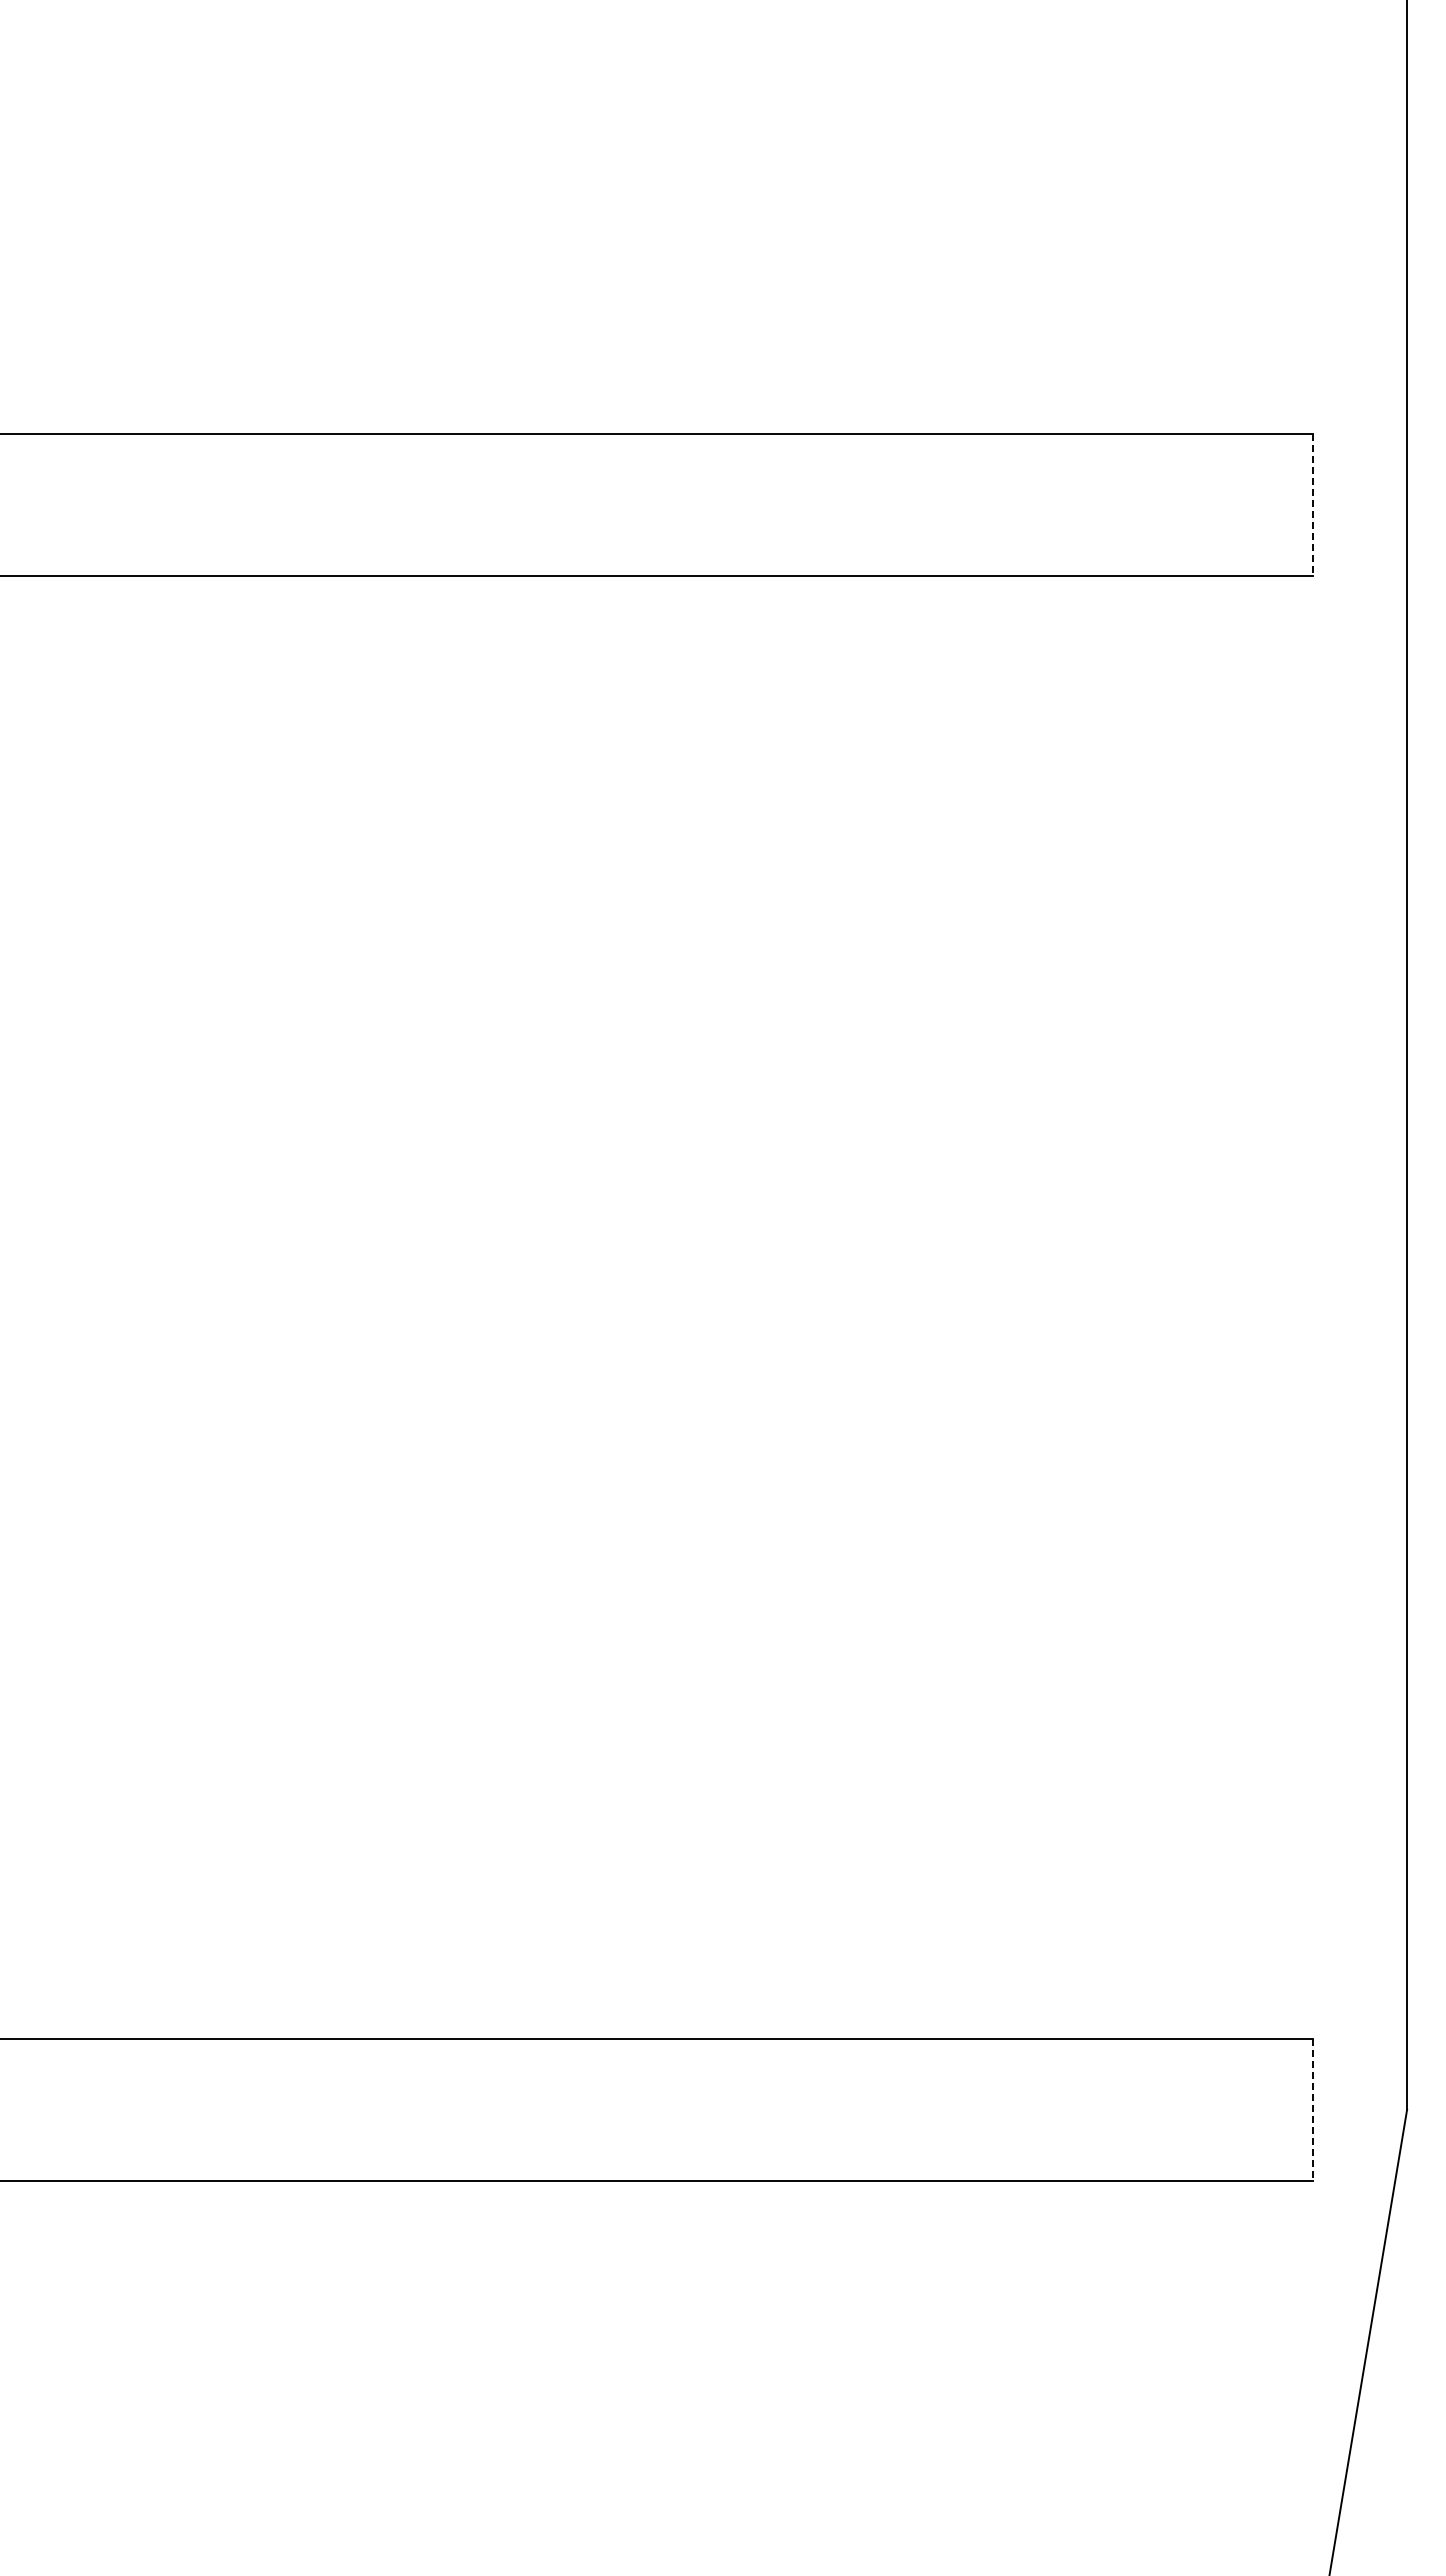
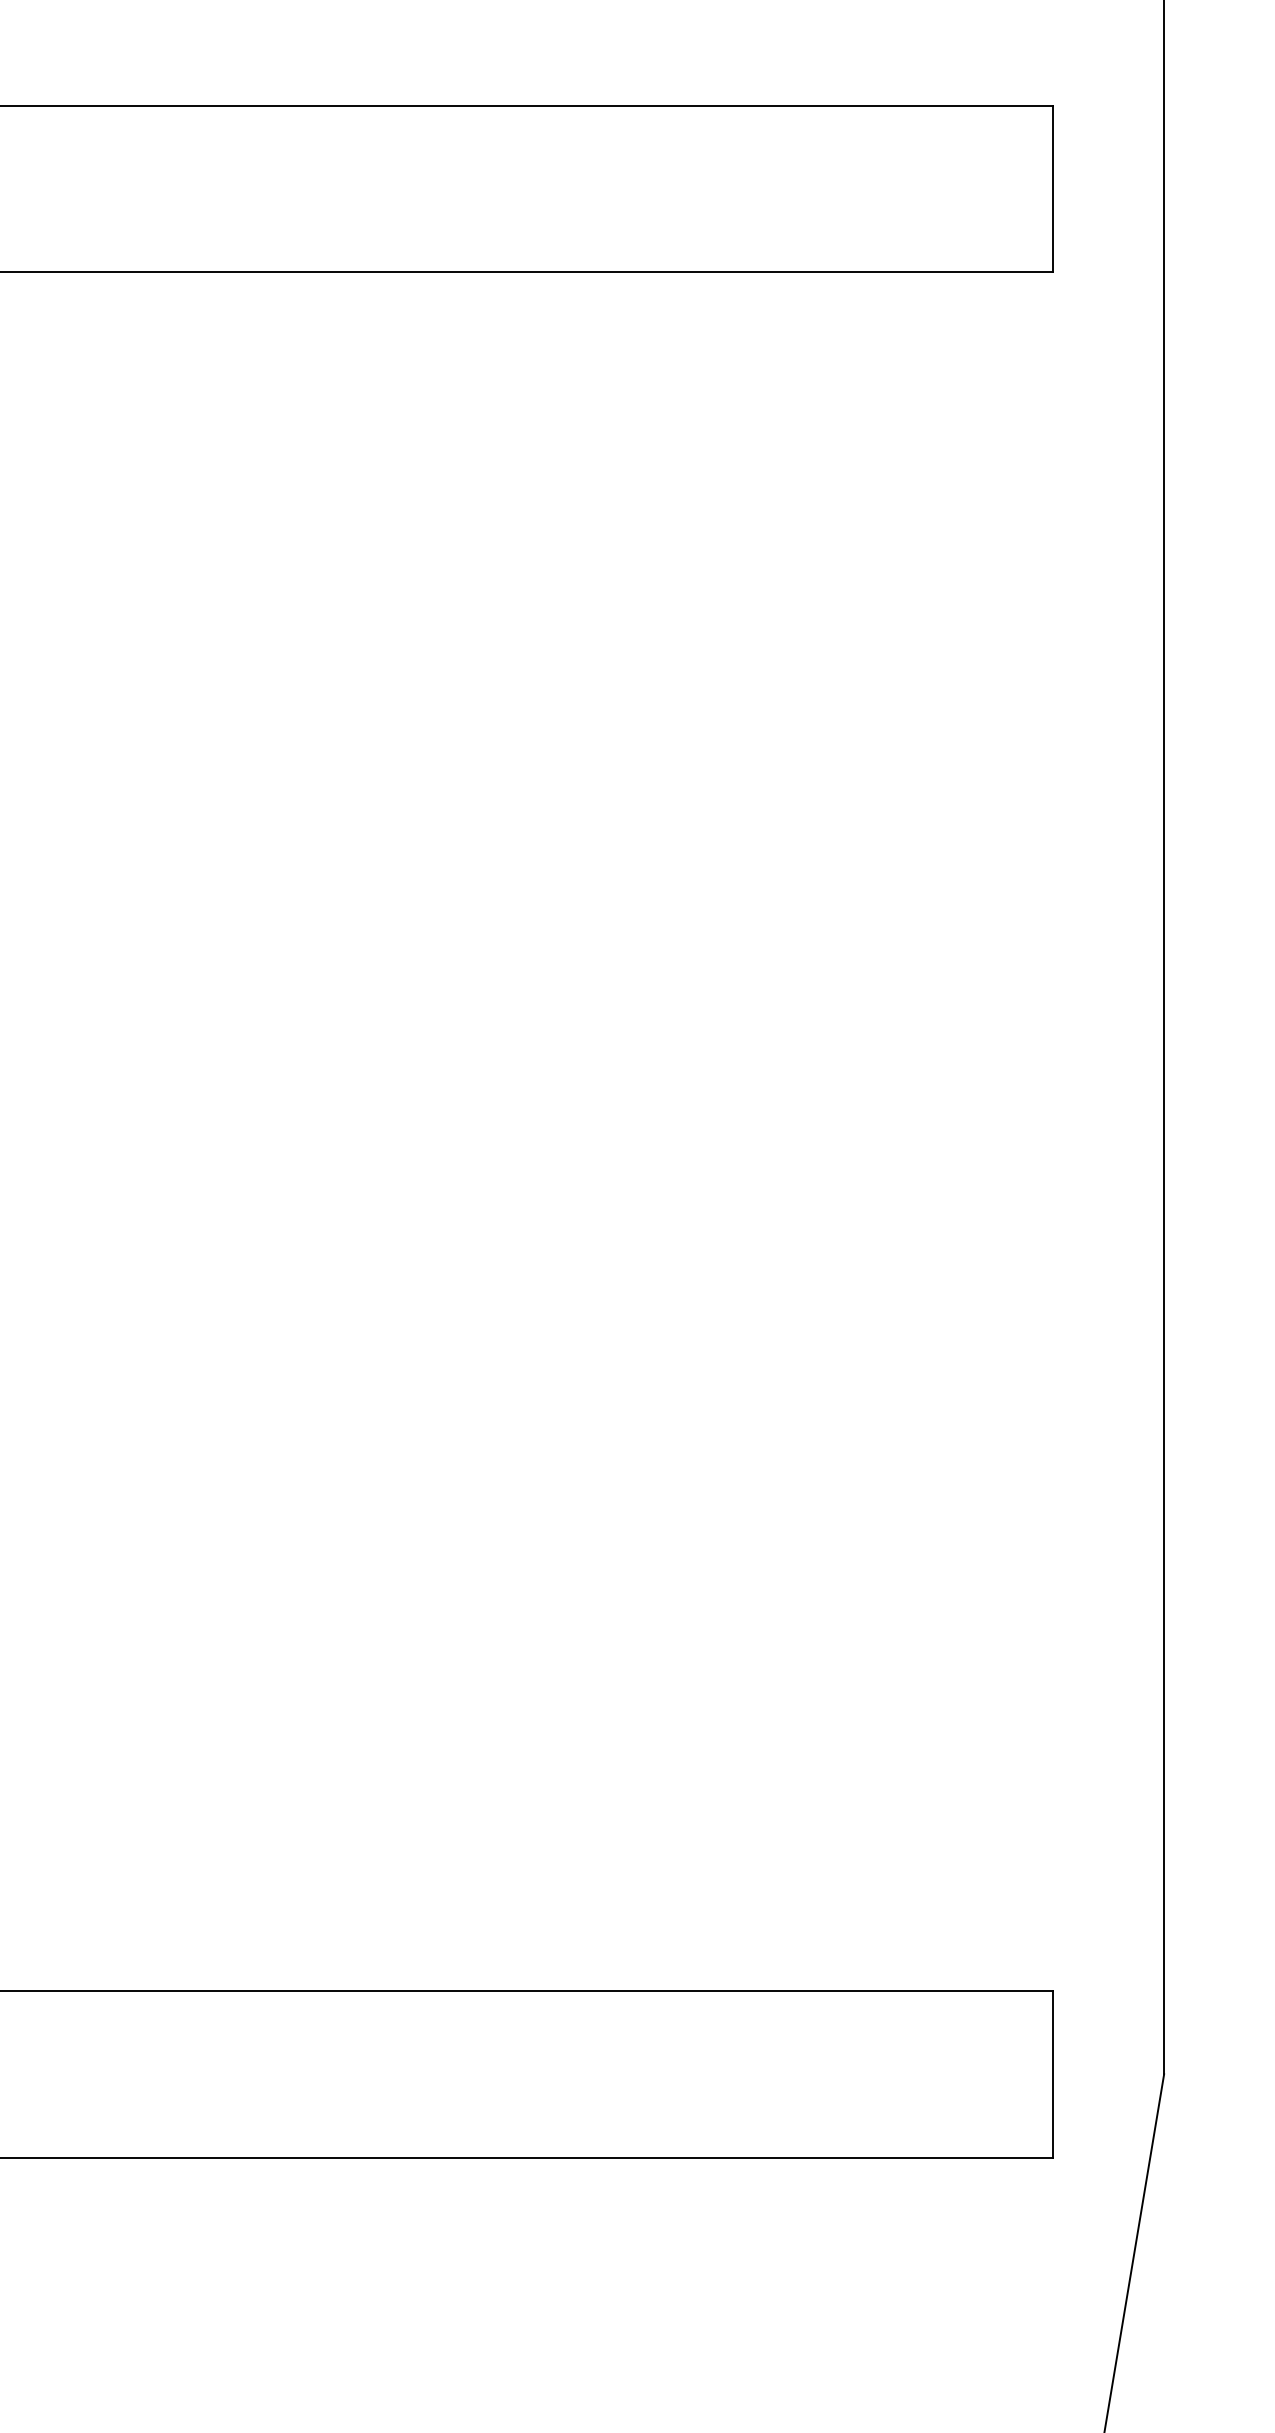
line: (1312, 505) -> (1052, 189), dashed -> solid
line: (1312, 2109) -> (1052, 2074), dashed -> solid

